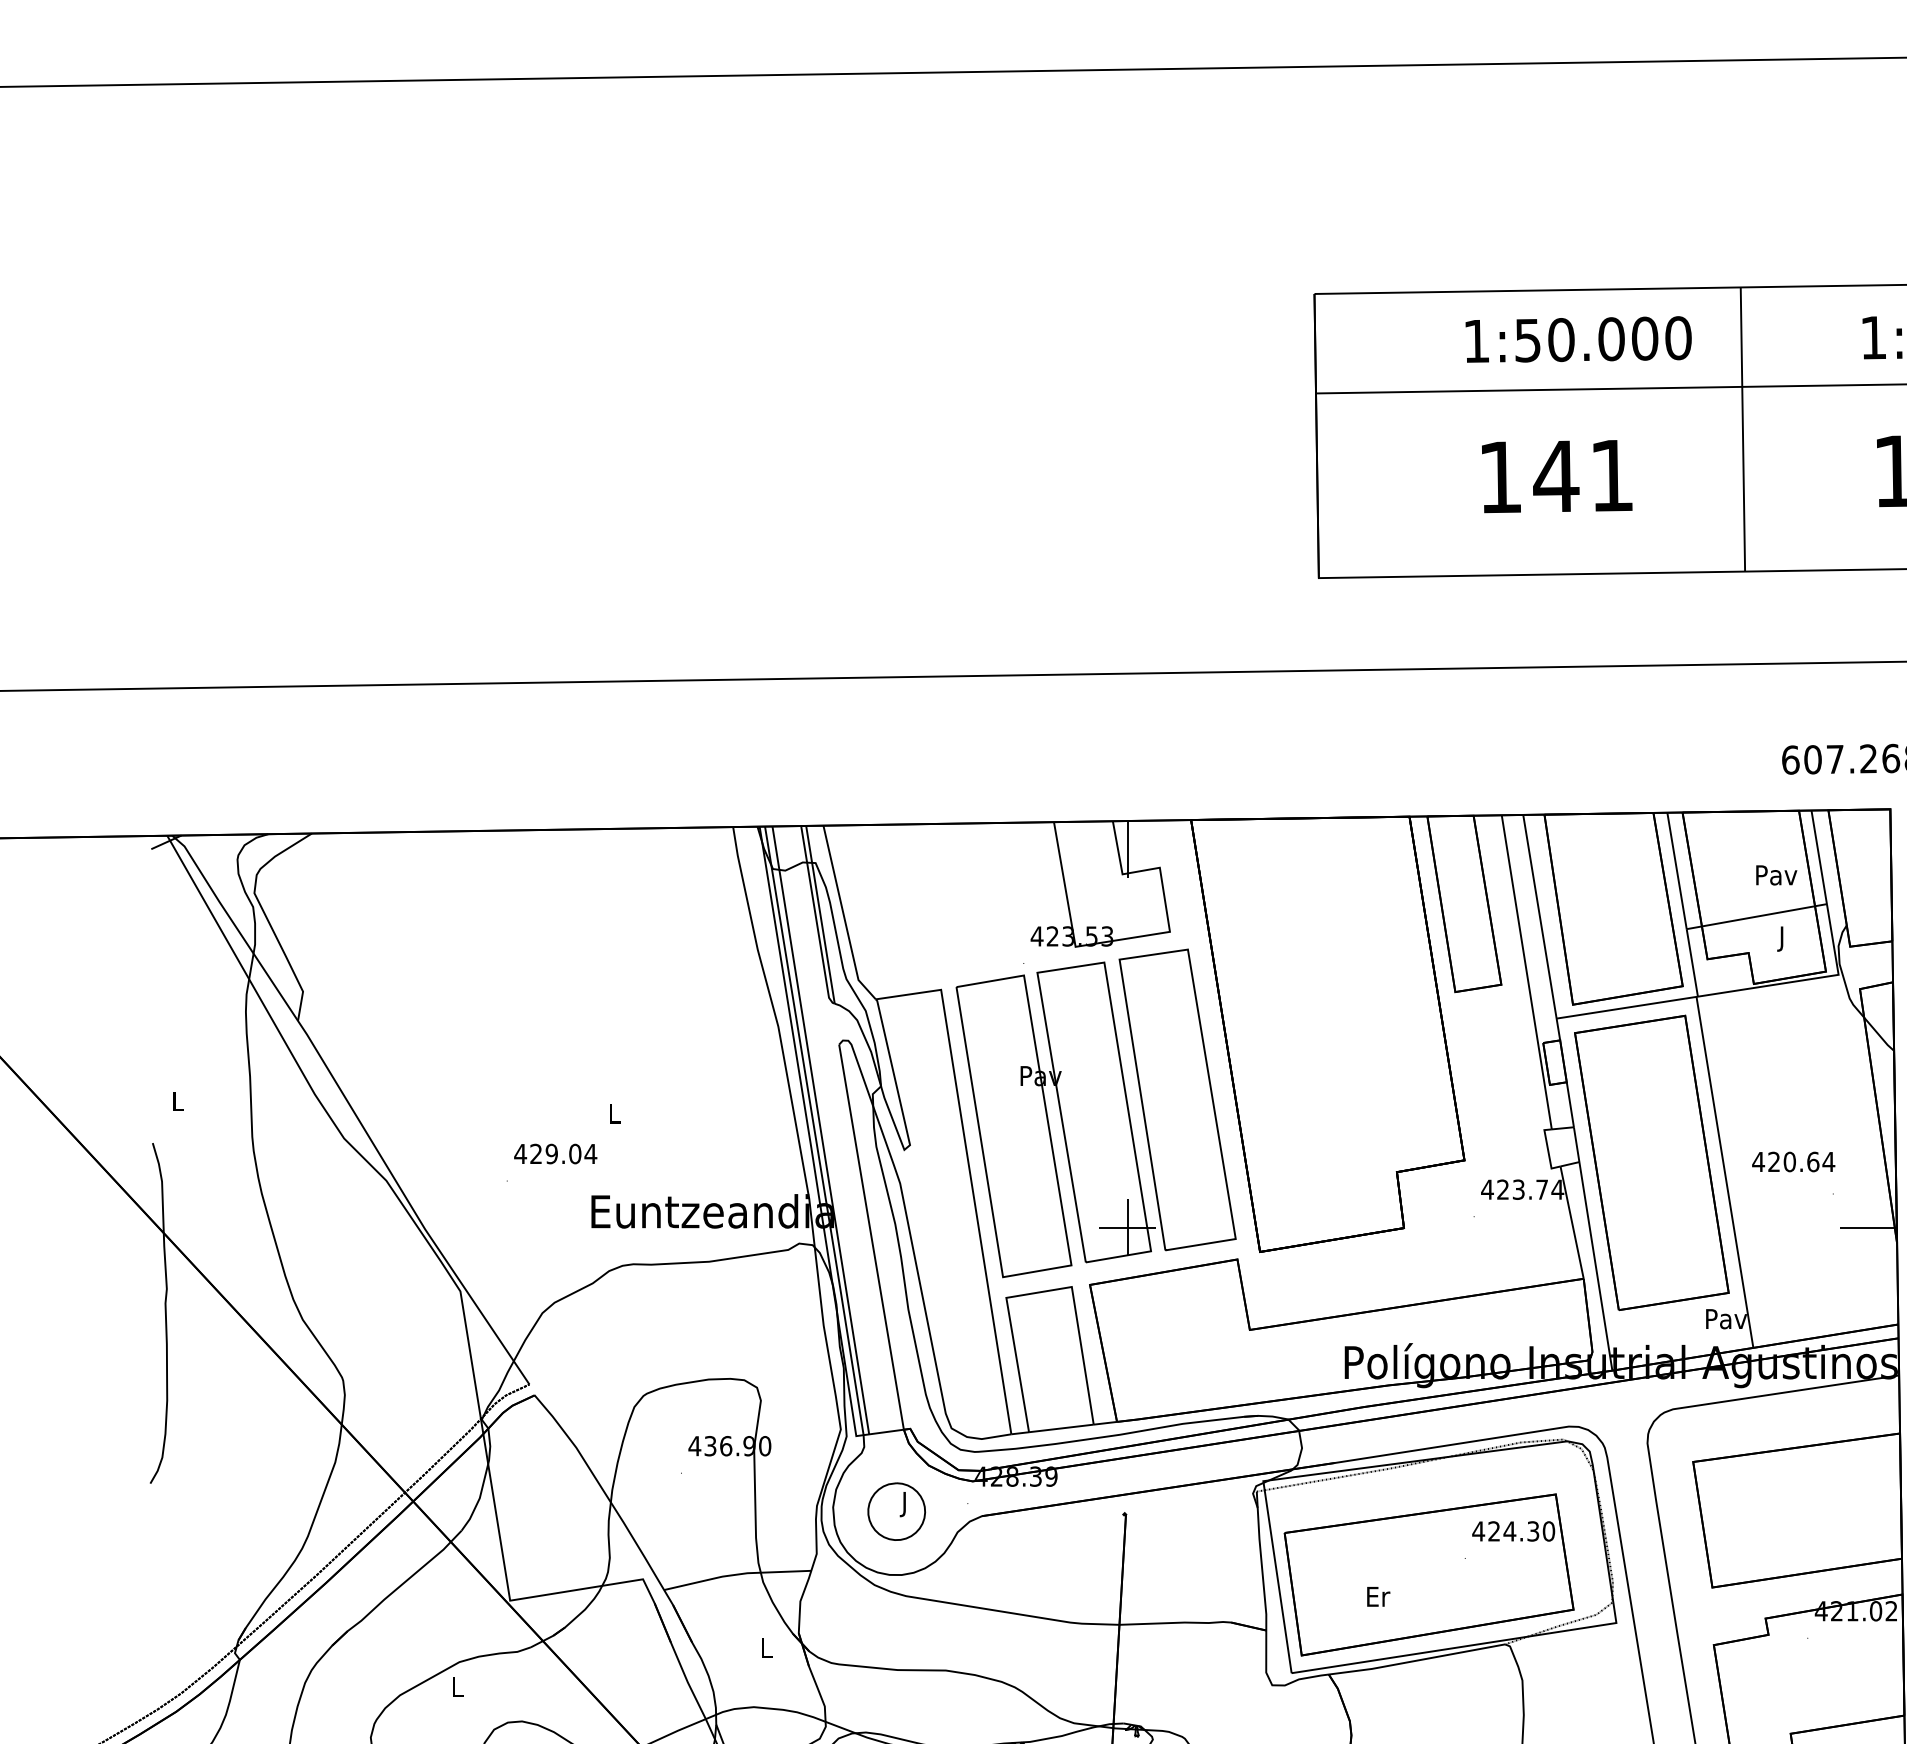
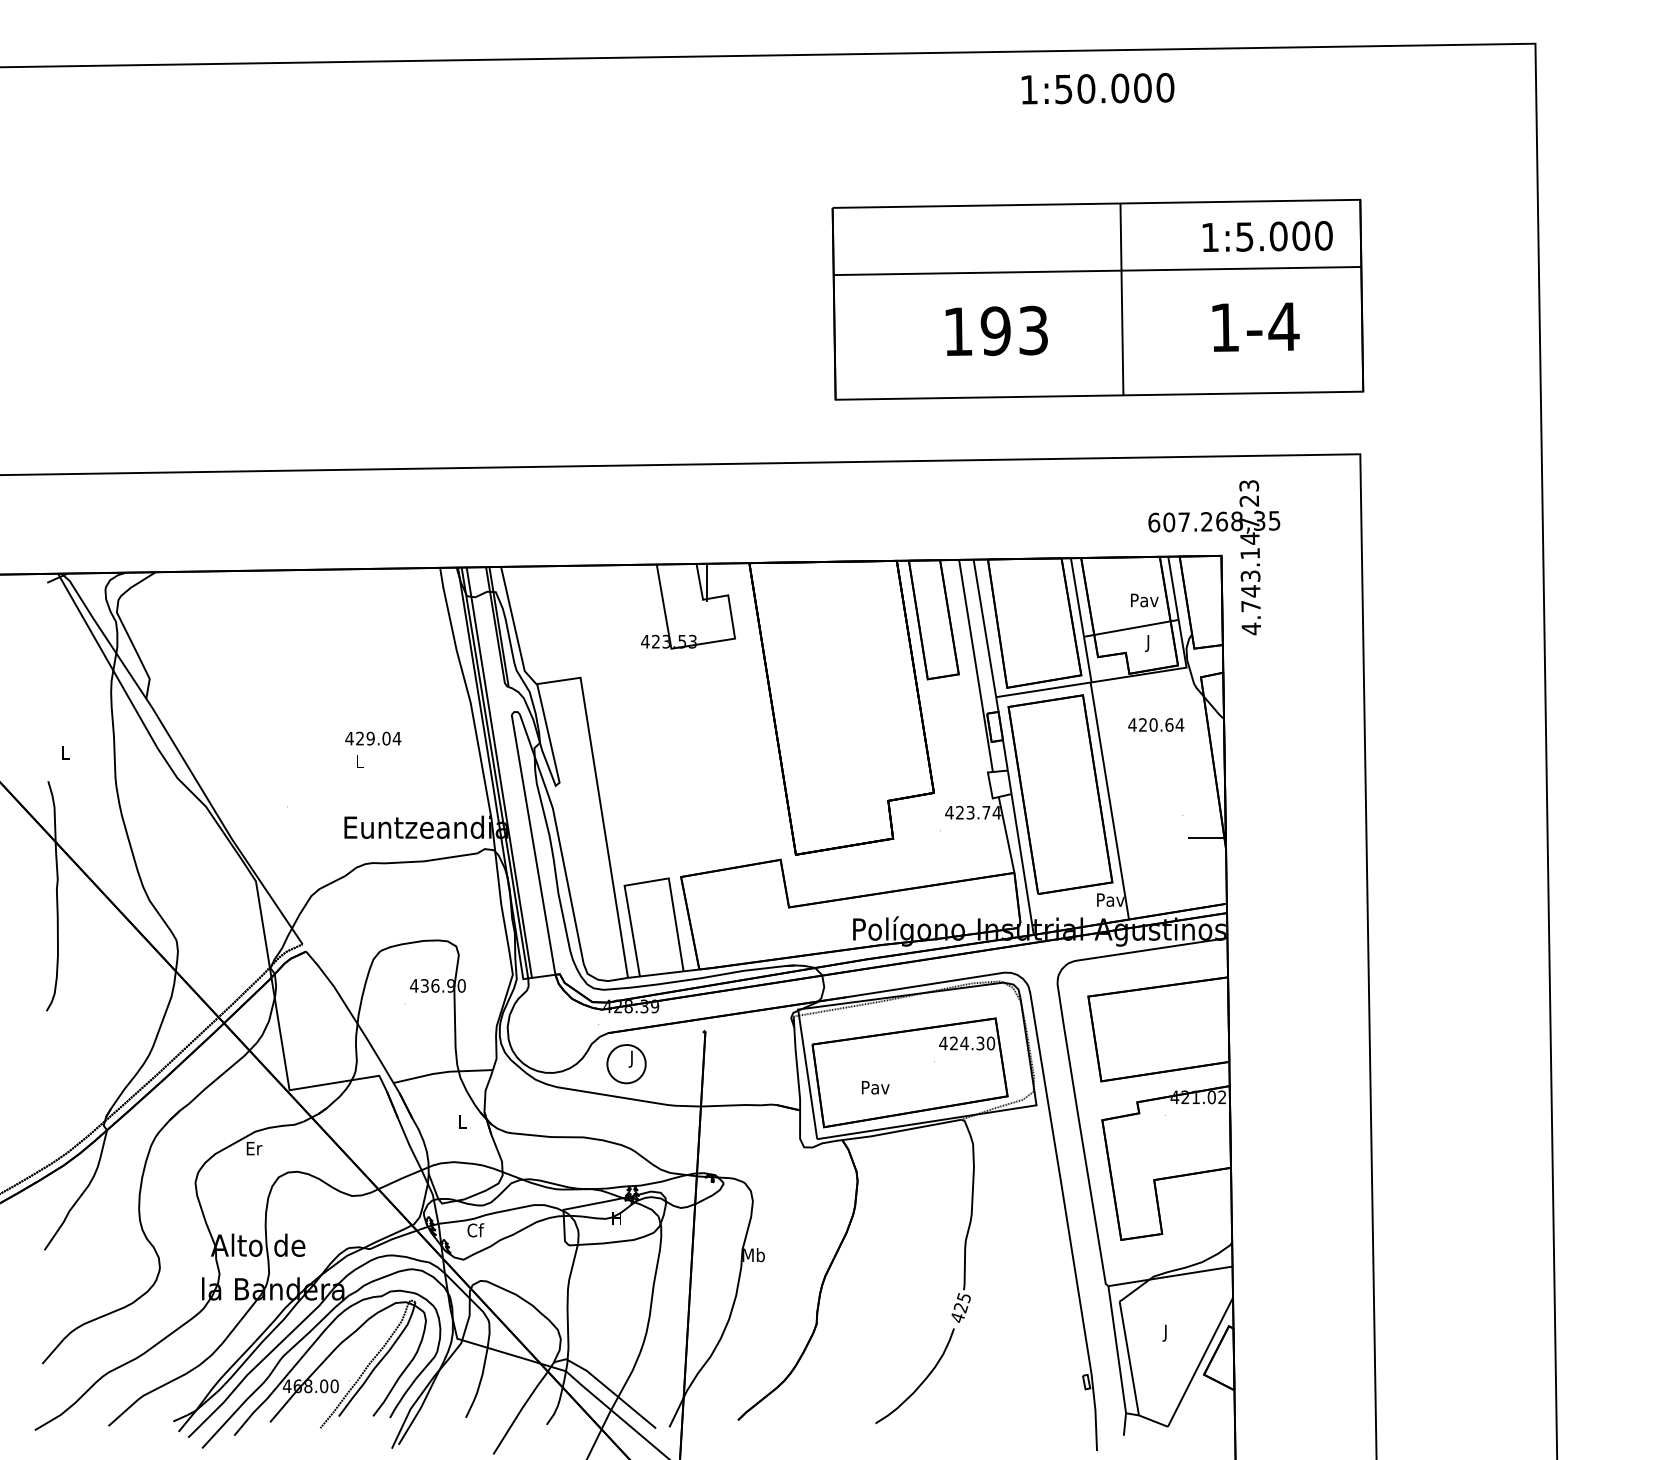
text: (1577, 339) -> (1097, 88), moved
text: (1582, 475) -> (1013, 330), 141 -> 193
part: (1096, 1112) -> (685, 760), removed
text: (555, 1153) -> (373, 738), moved
text: (1794, 1161) -> (1156, 724), moved
part: (896, 1512) -> (626, 1064), moved
text: (1377, 1596) -> (875, 1087), Er -> Pav
text: (458, 1686) -> (254, 1148), L -> Er

